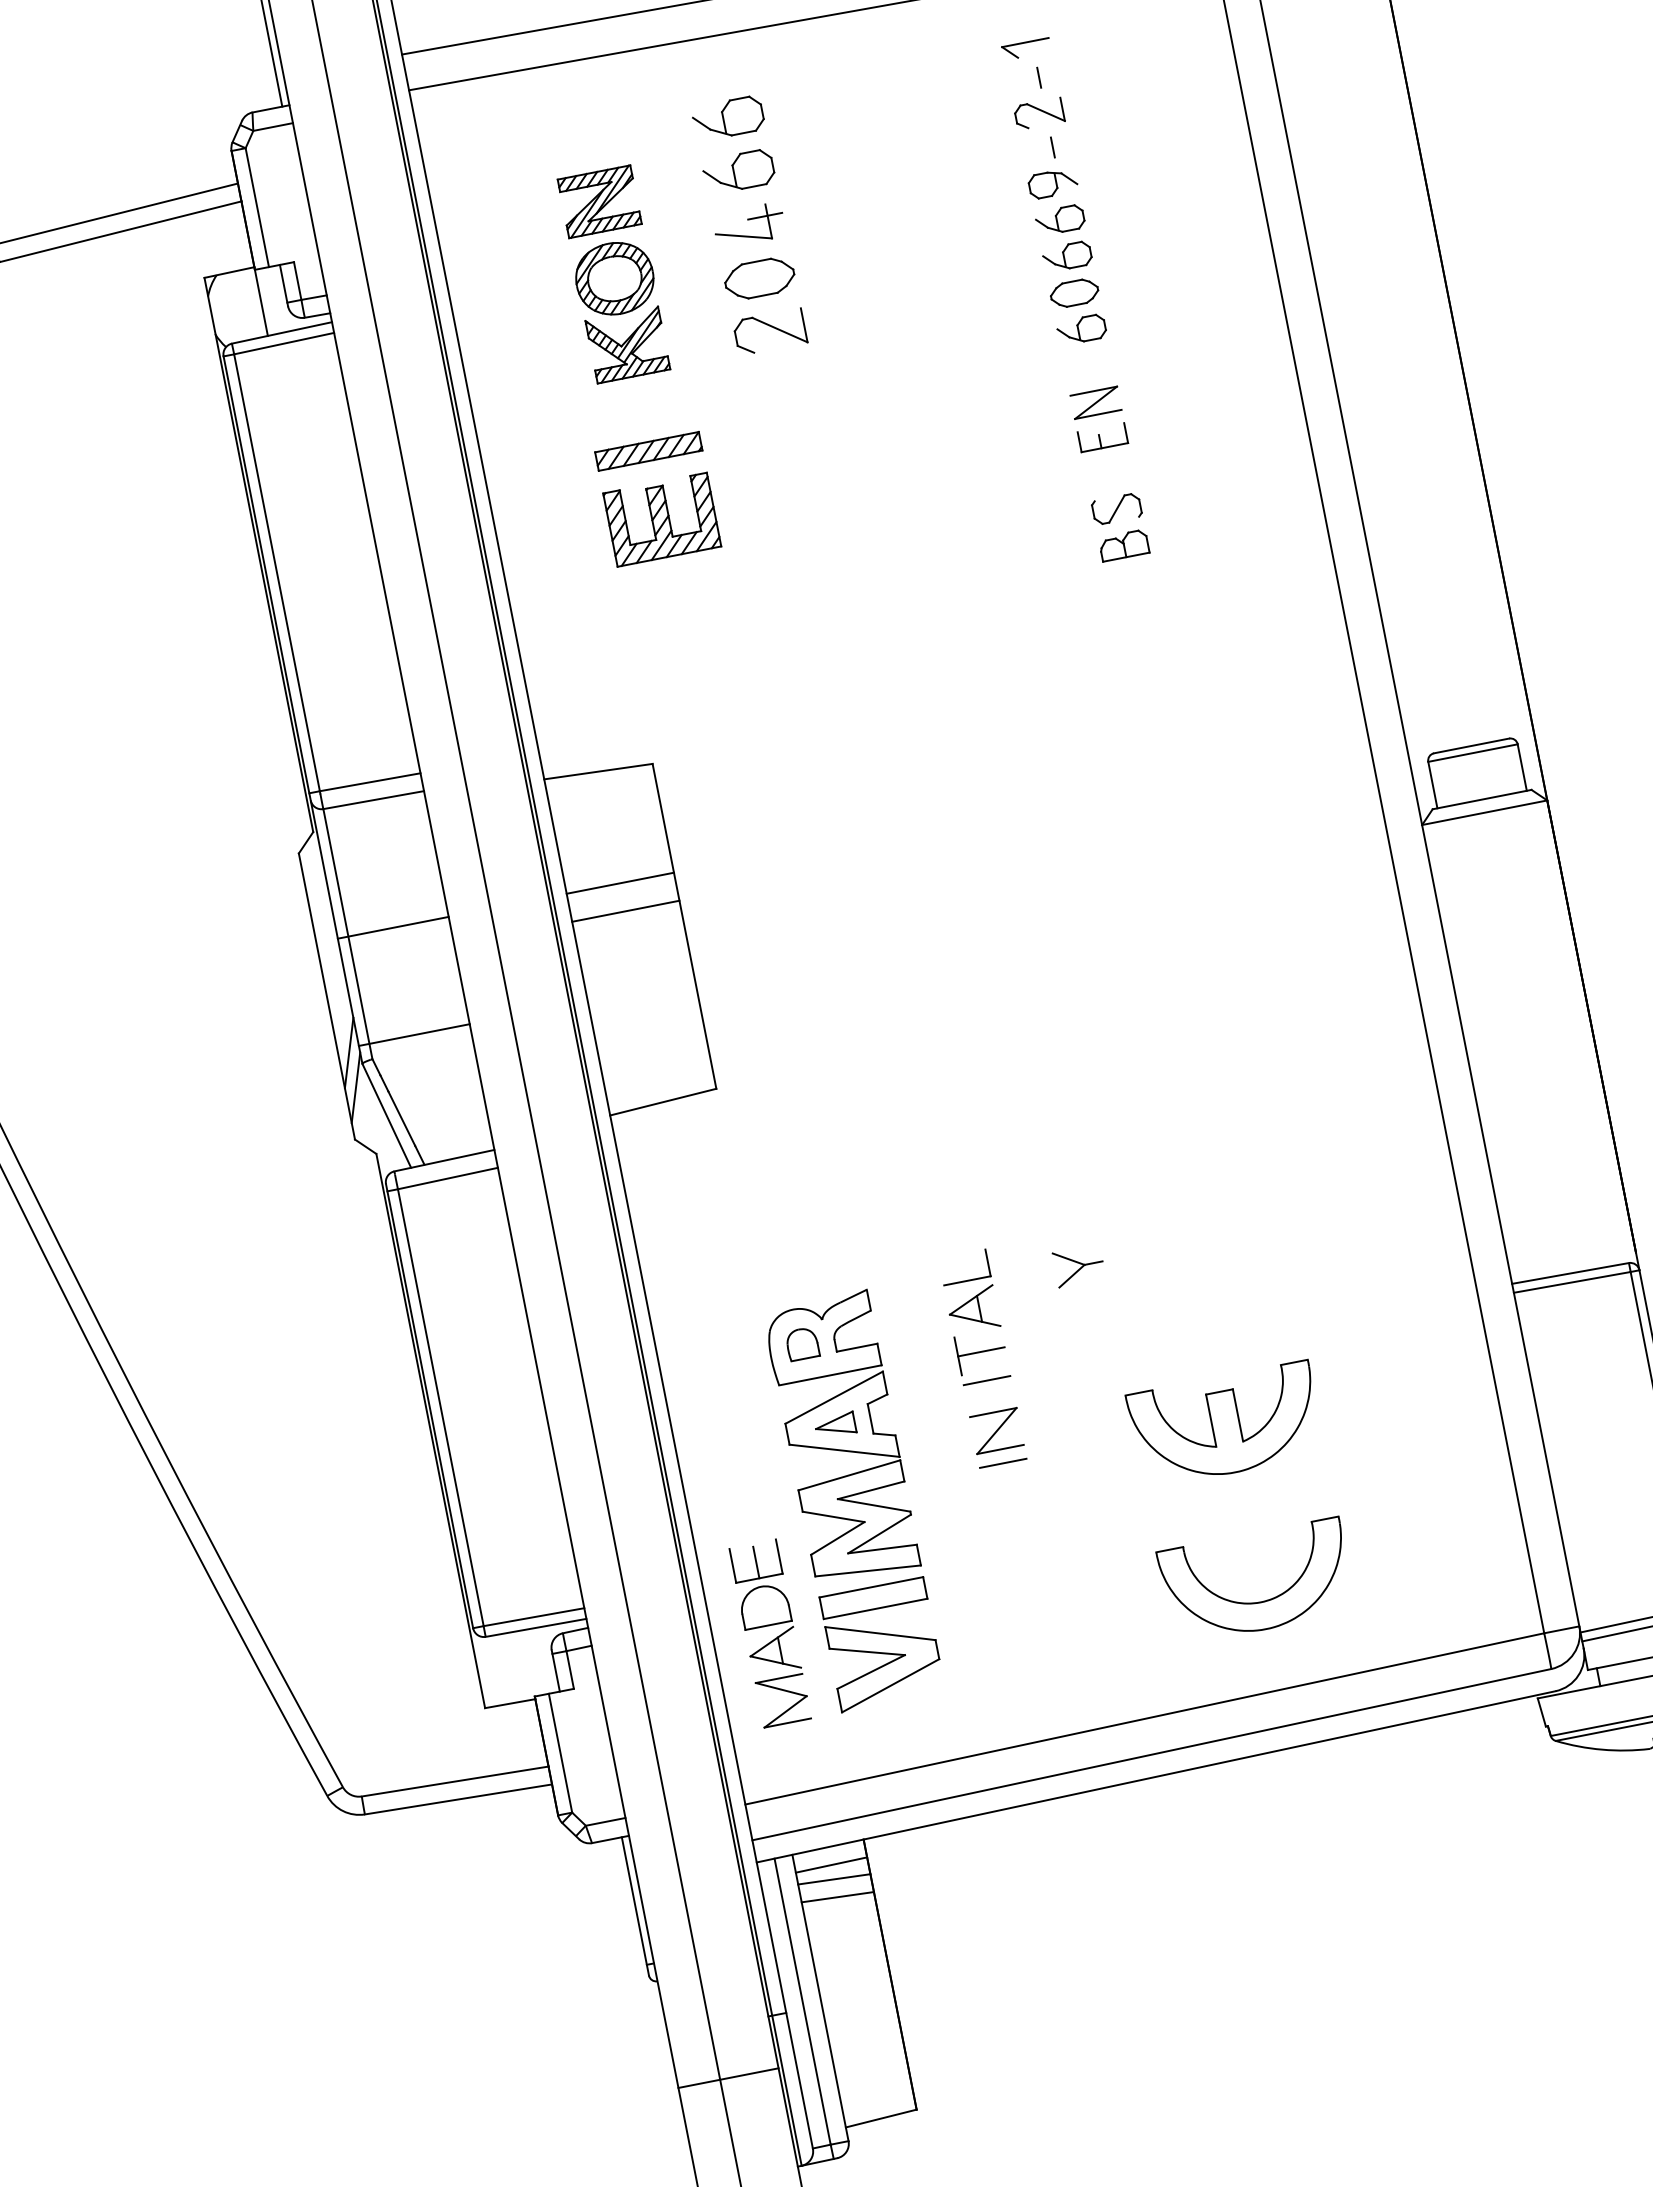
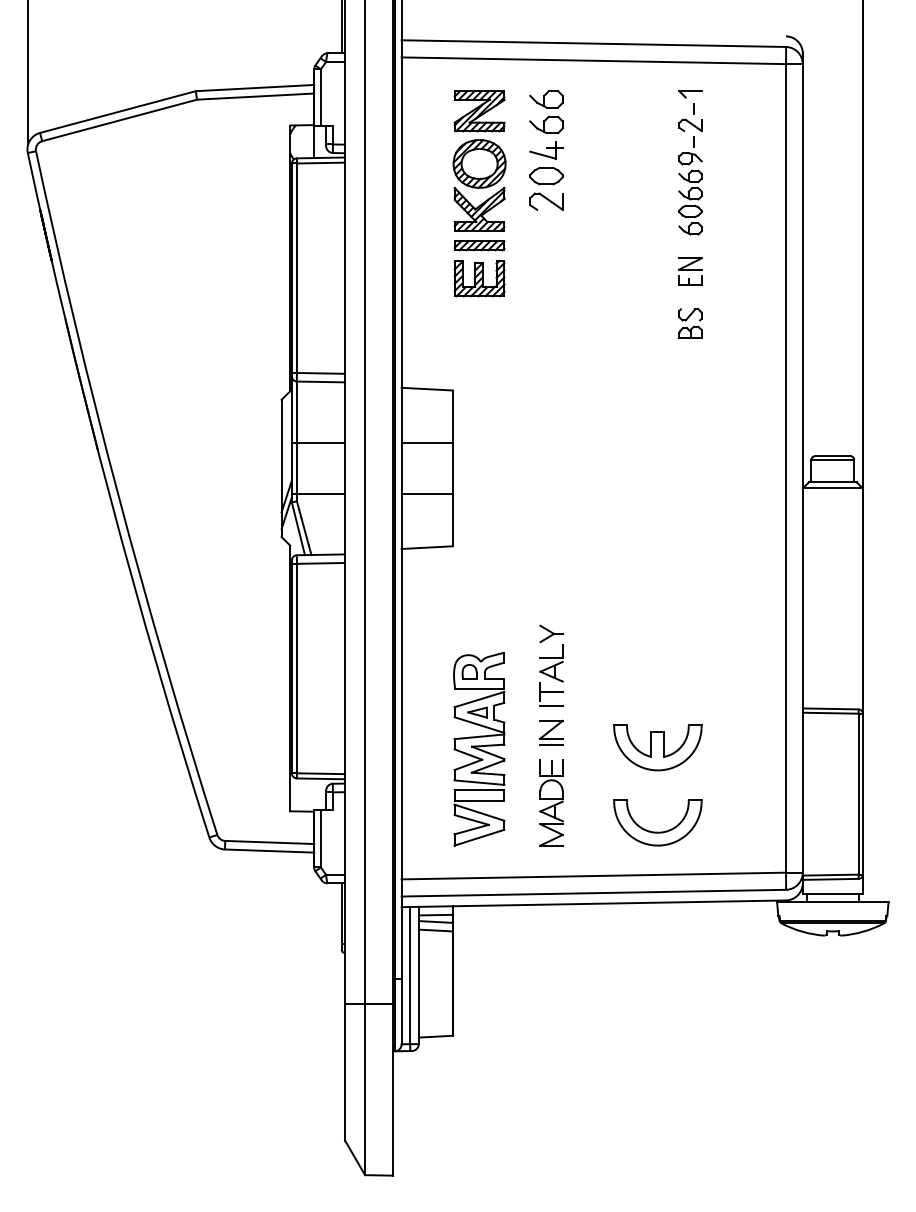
part: (613, 273) -> (479, 160), size x1.43
line: (626, 911) -> (427, 494), moved
part: (1078, 1265) -> (551, 633), moved
part: (769, 1633) -> (551, 802), moved

